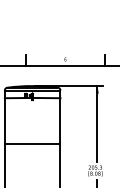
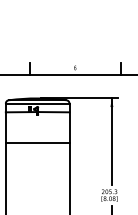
line: (32, 143) -> (37, 142), moved

